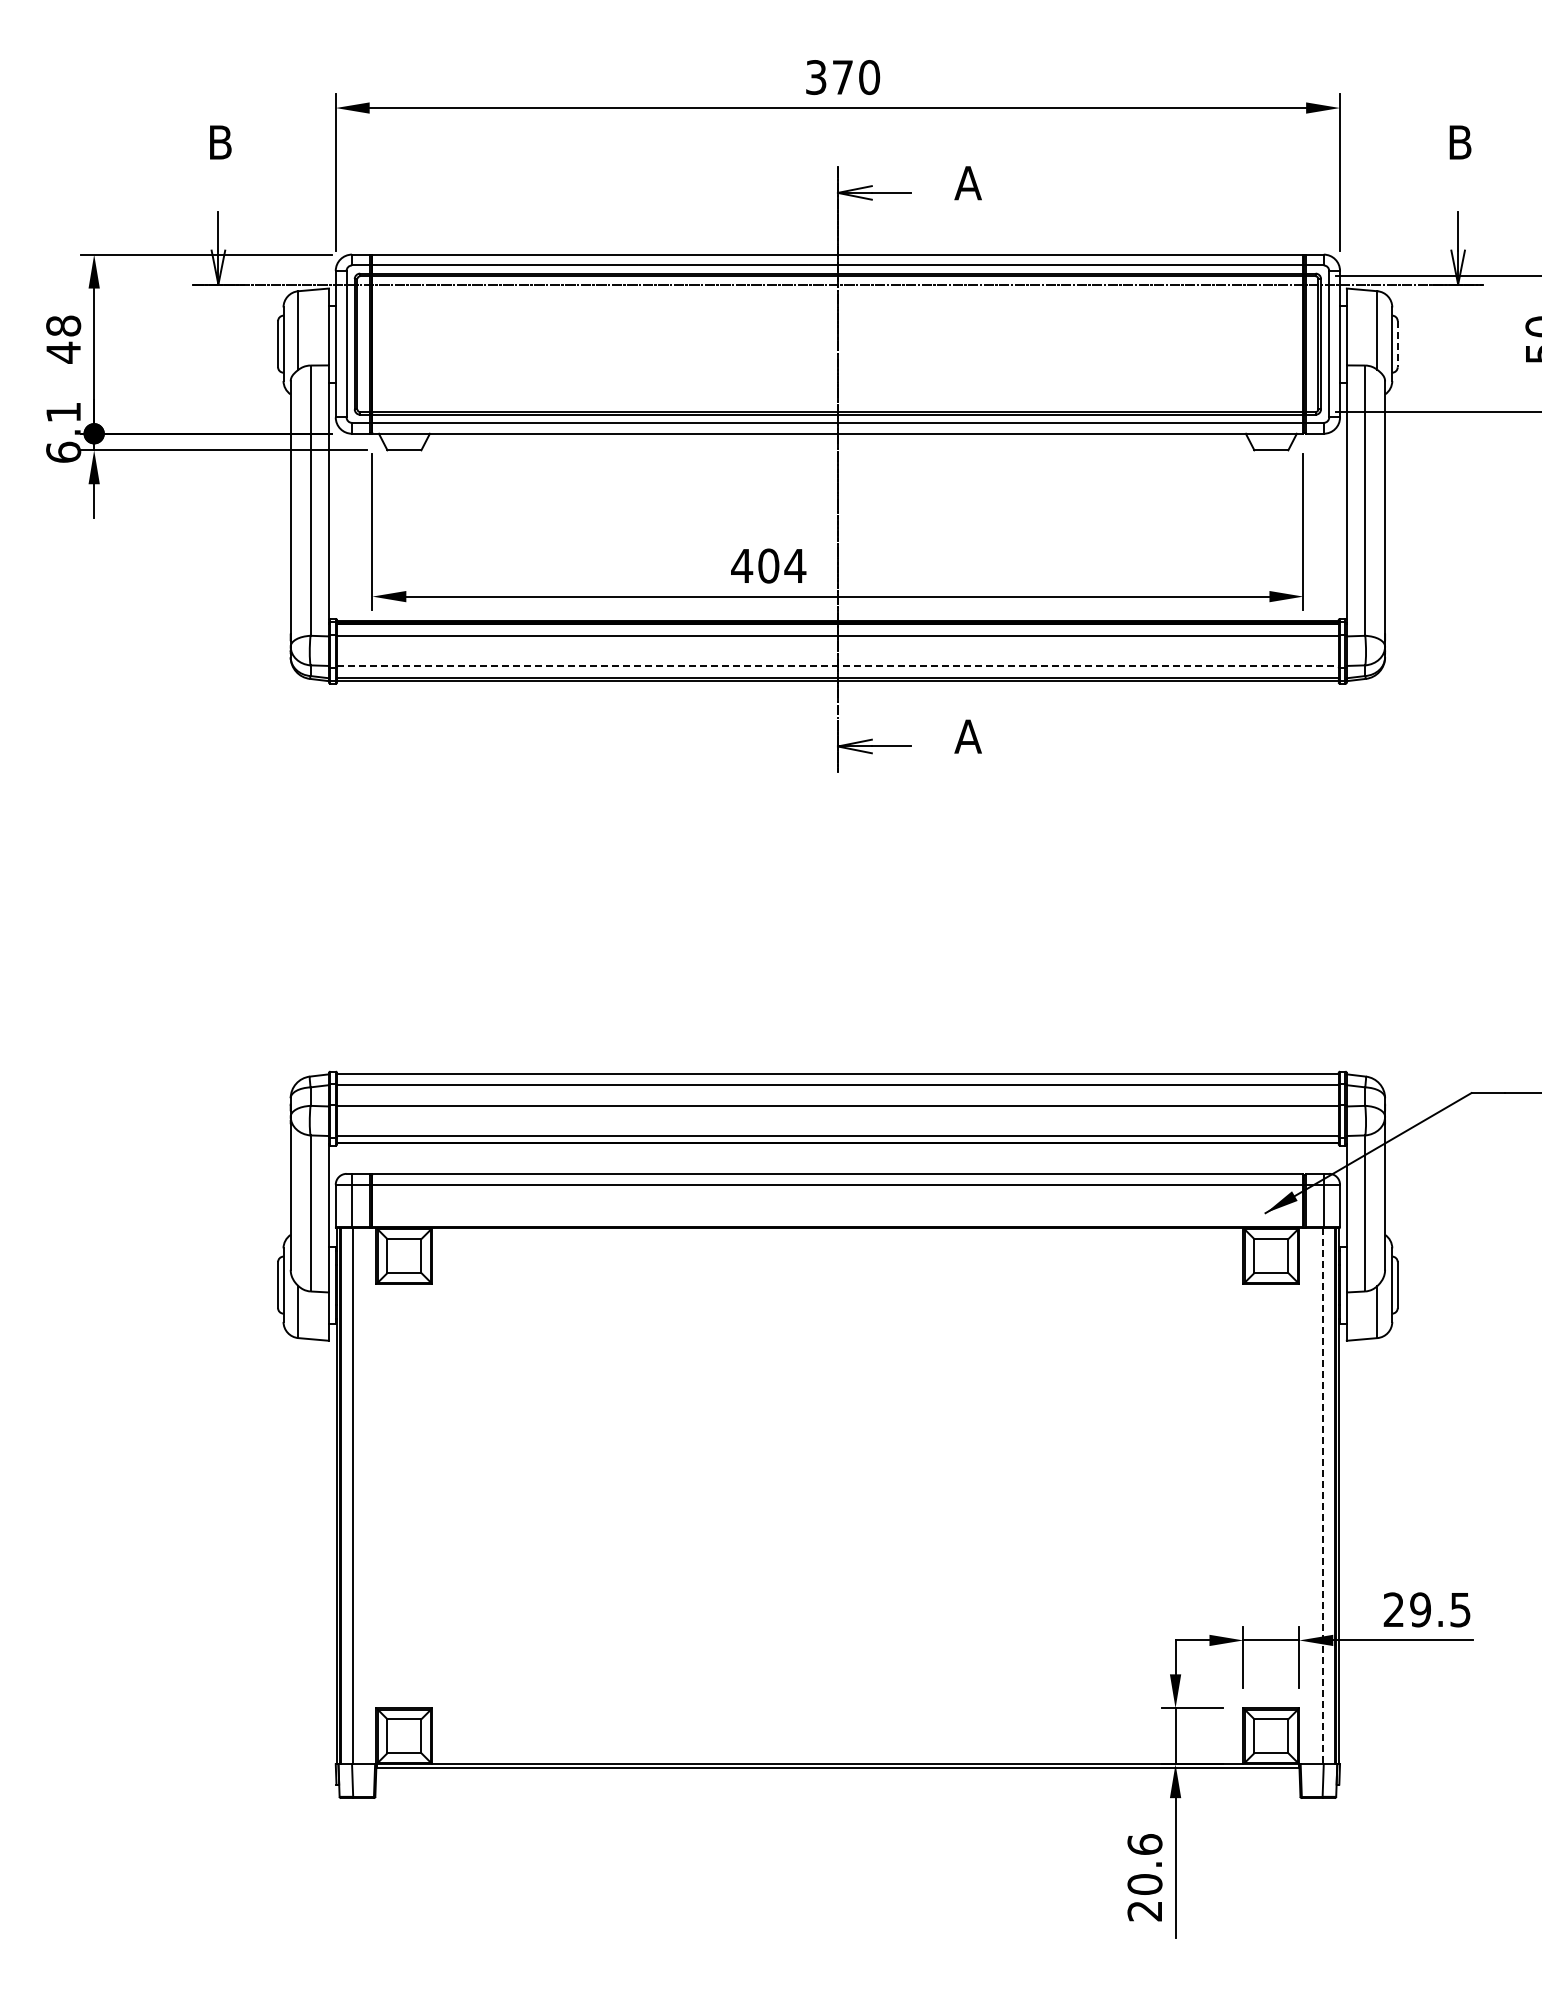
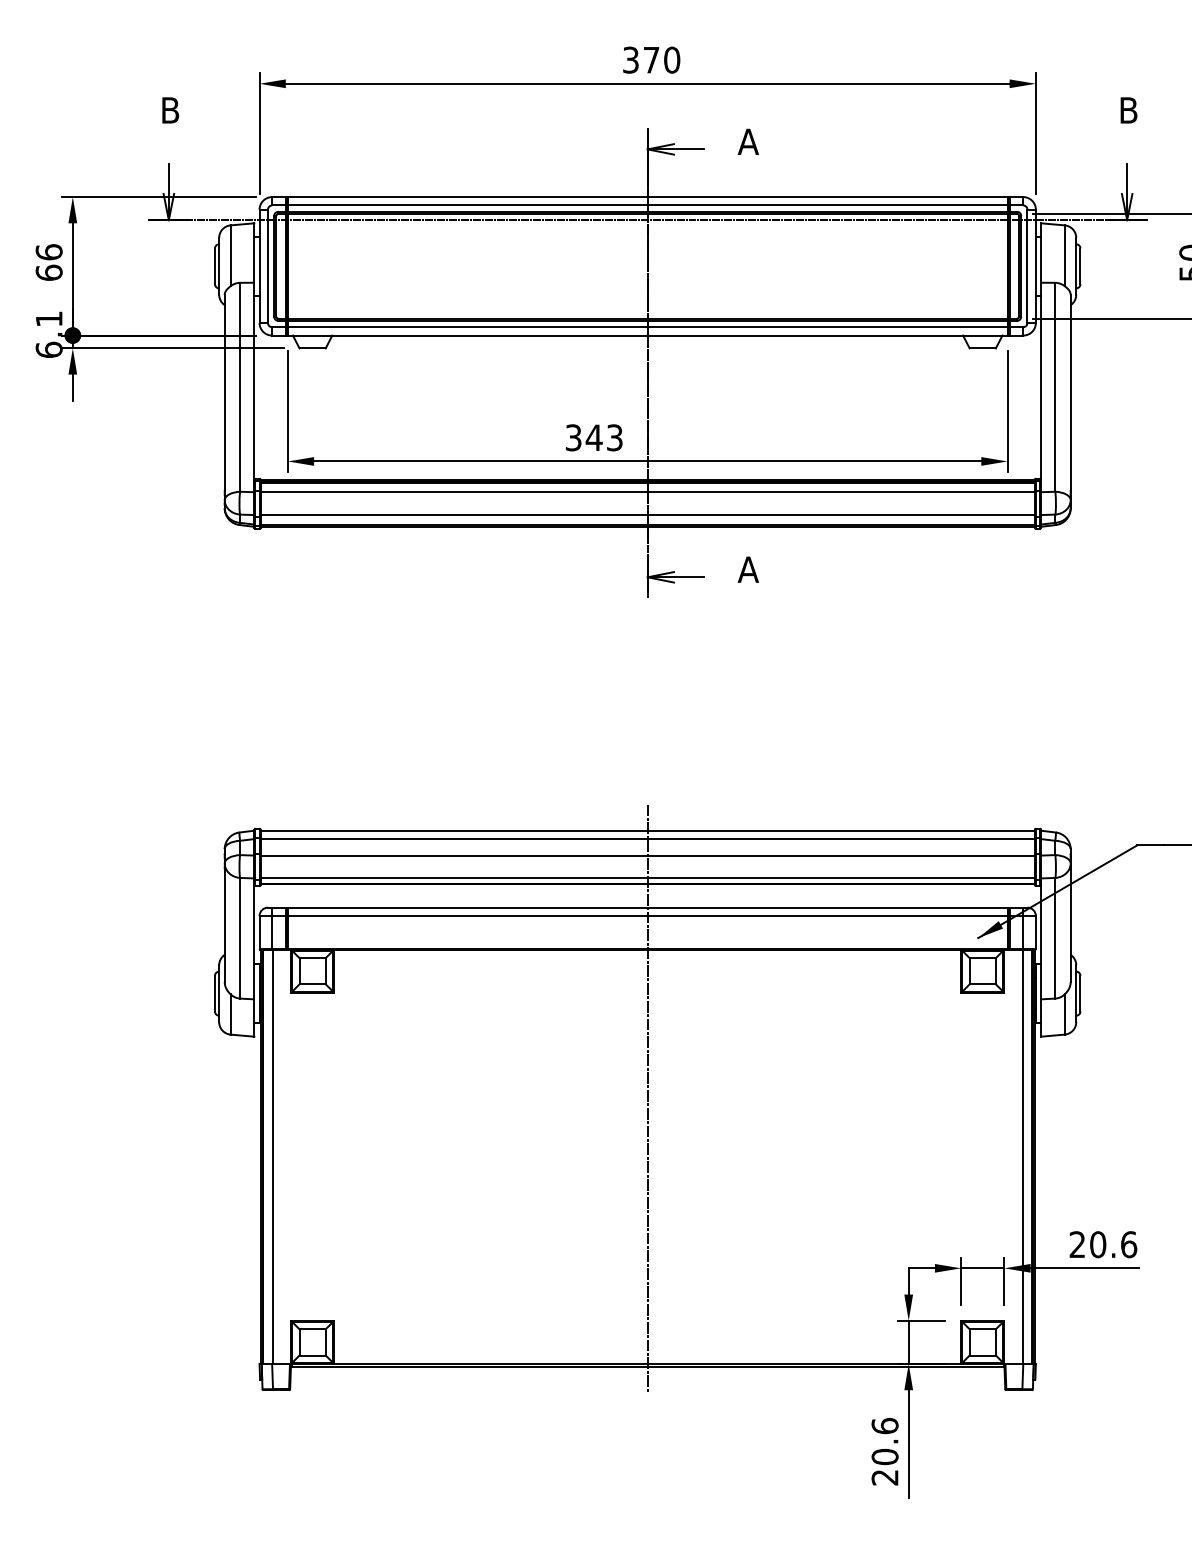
text: (63, 339) -> (49, 262), 48 -> 66
line: (1397, 344) -> (1080, 266), dashed -> solid
text: (768, 565) -> (594, 437), 404 -> 343
line: (837, 666) -> (647, 515), dashed -> solid
line: (837, 1421) -> (647, 1099), added
line: (1323, 1496) -> (1023, 1157), dashed -> solid
text: (1440, 1609) -> (1113, 1244), 29.5 -> 20.6

